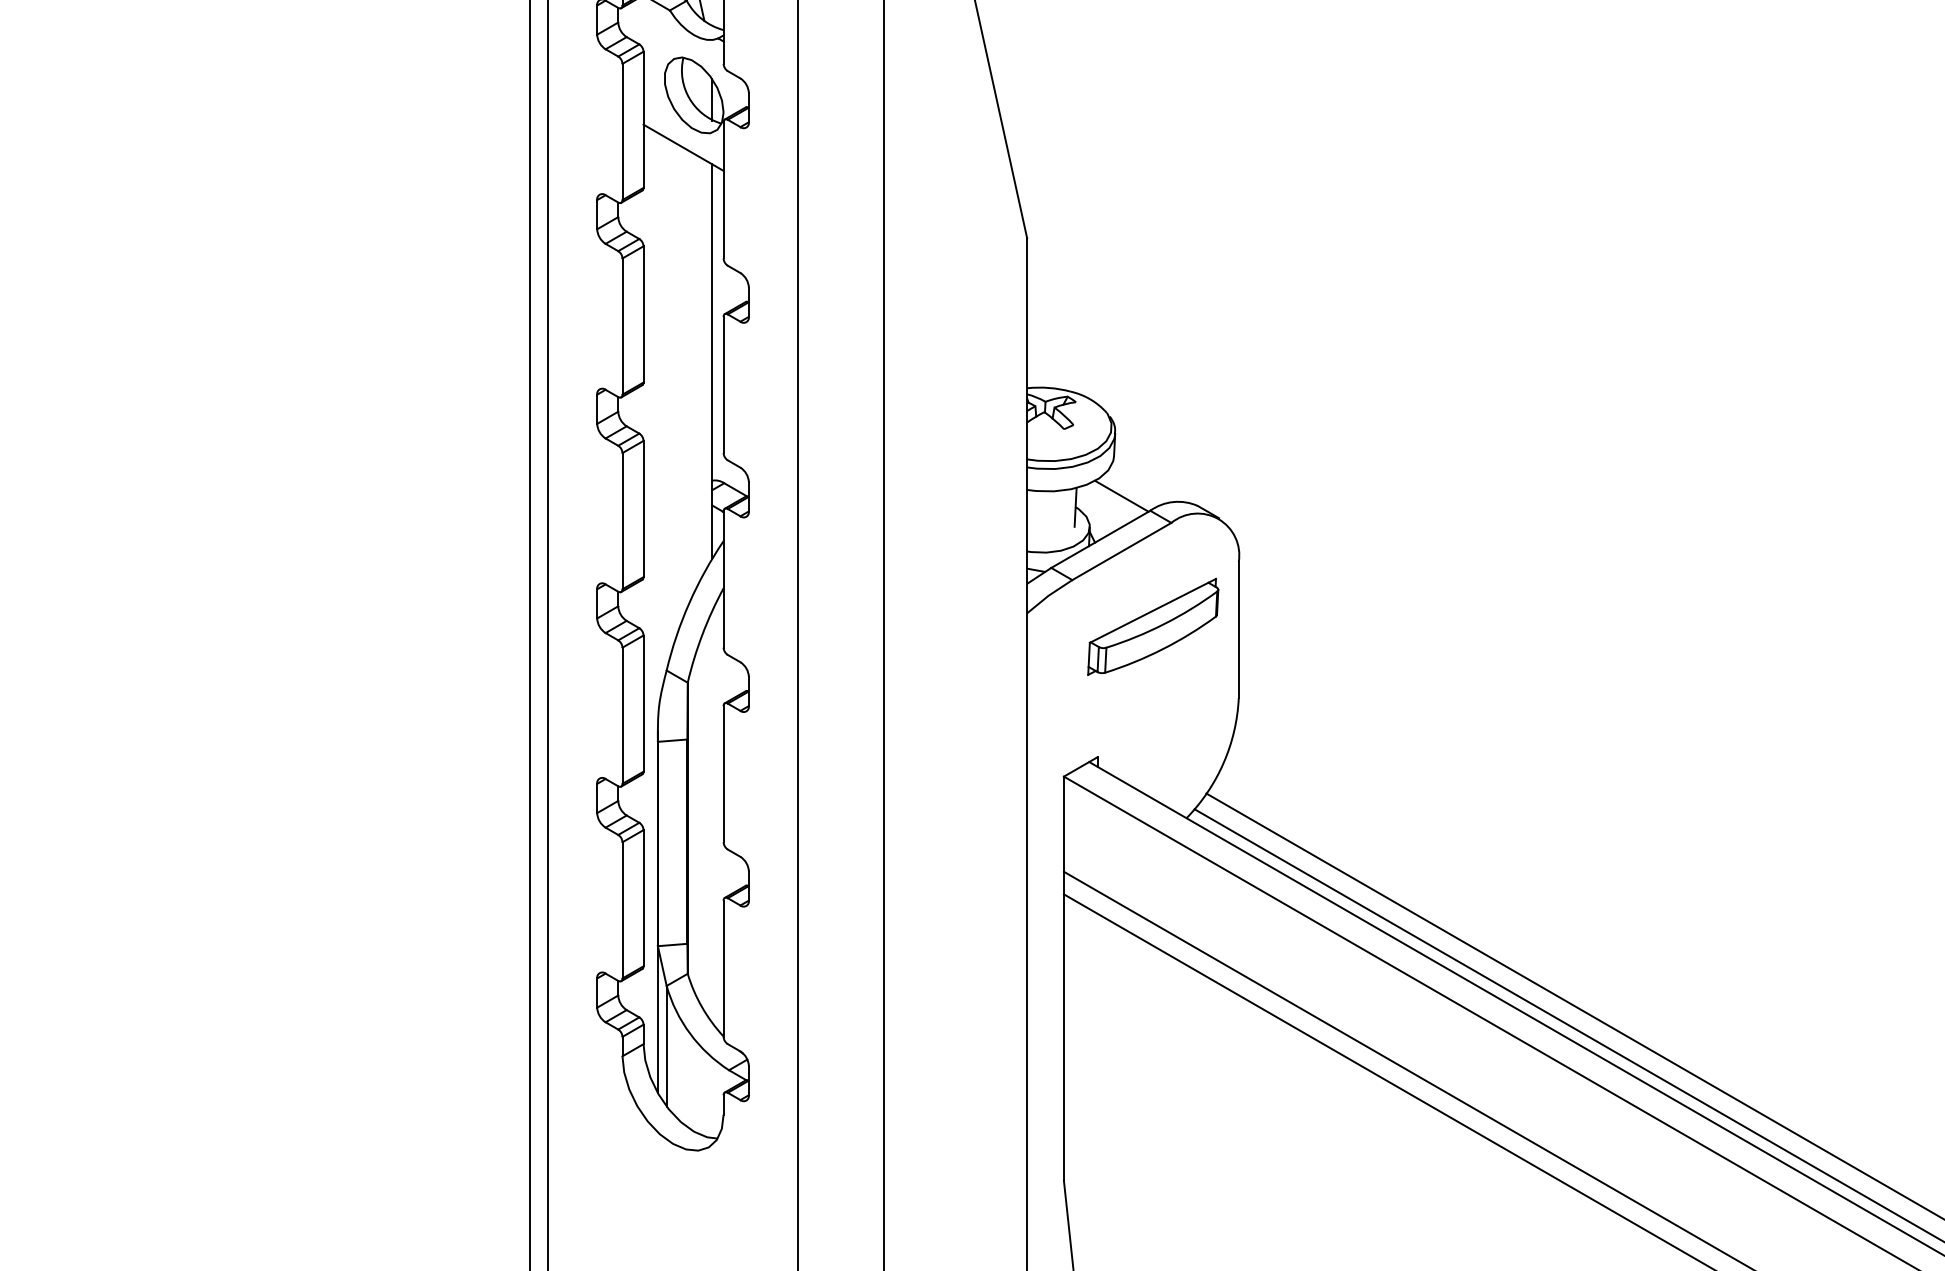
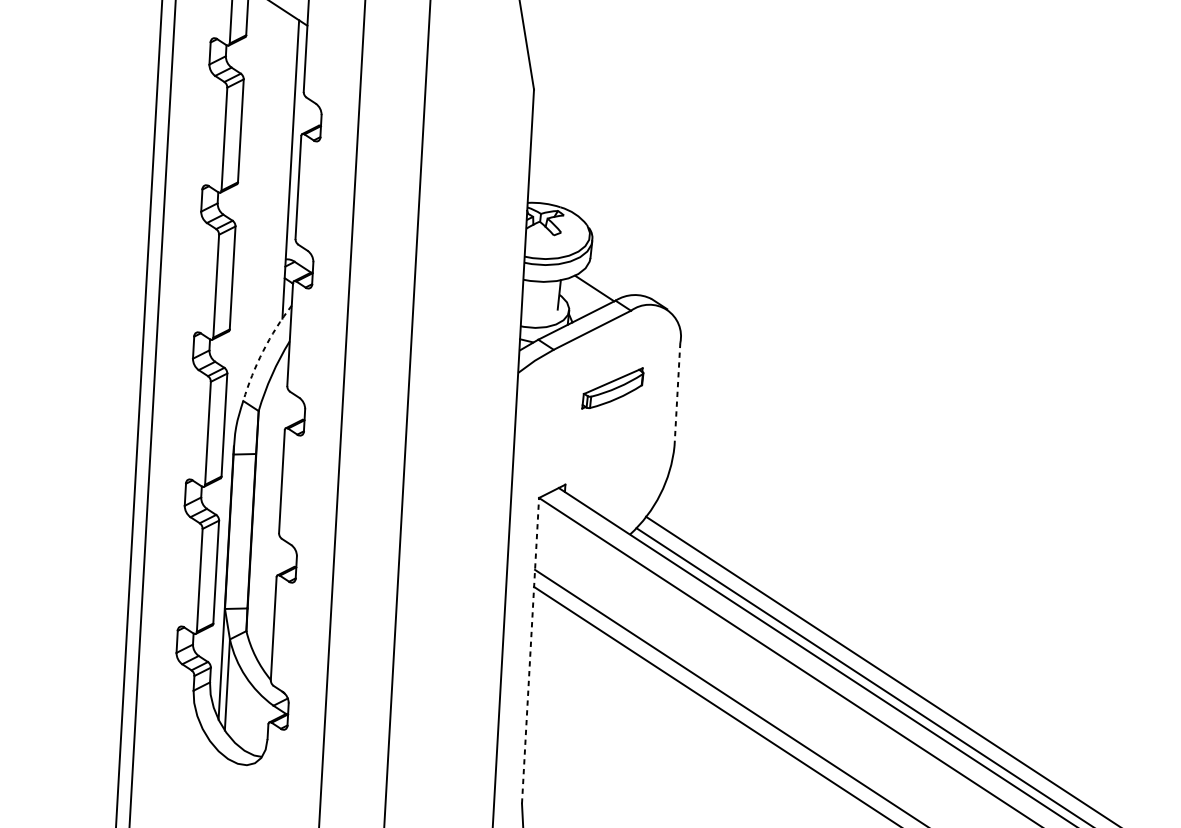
arc: (689, 603) -> (263, 351), solid -> dashed
part: (1153, 626) -> (613, 388), size x0.6
line: (1238, 629) -> (677, 394), solid -> dashed
line: (1063, 978) -> (530, 650), solid -> dashed

